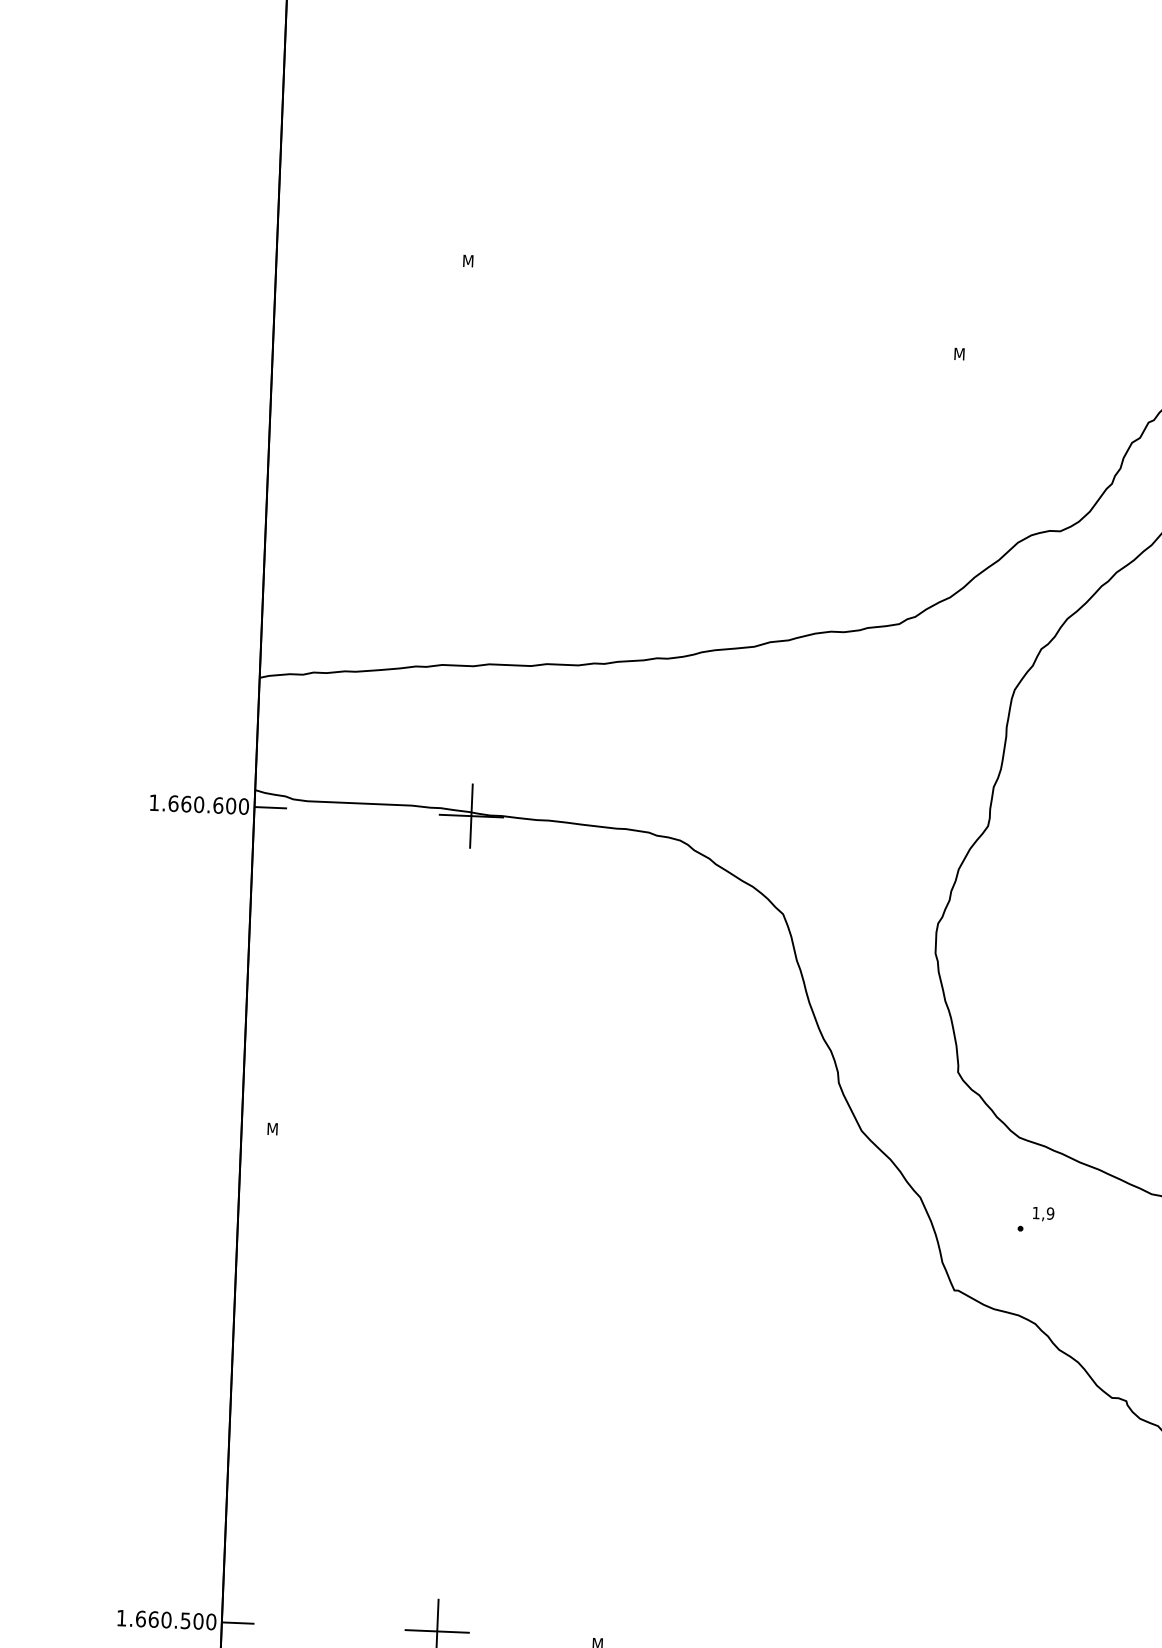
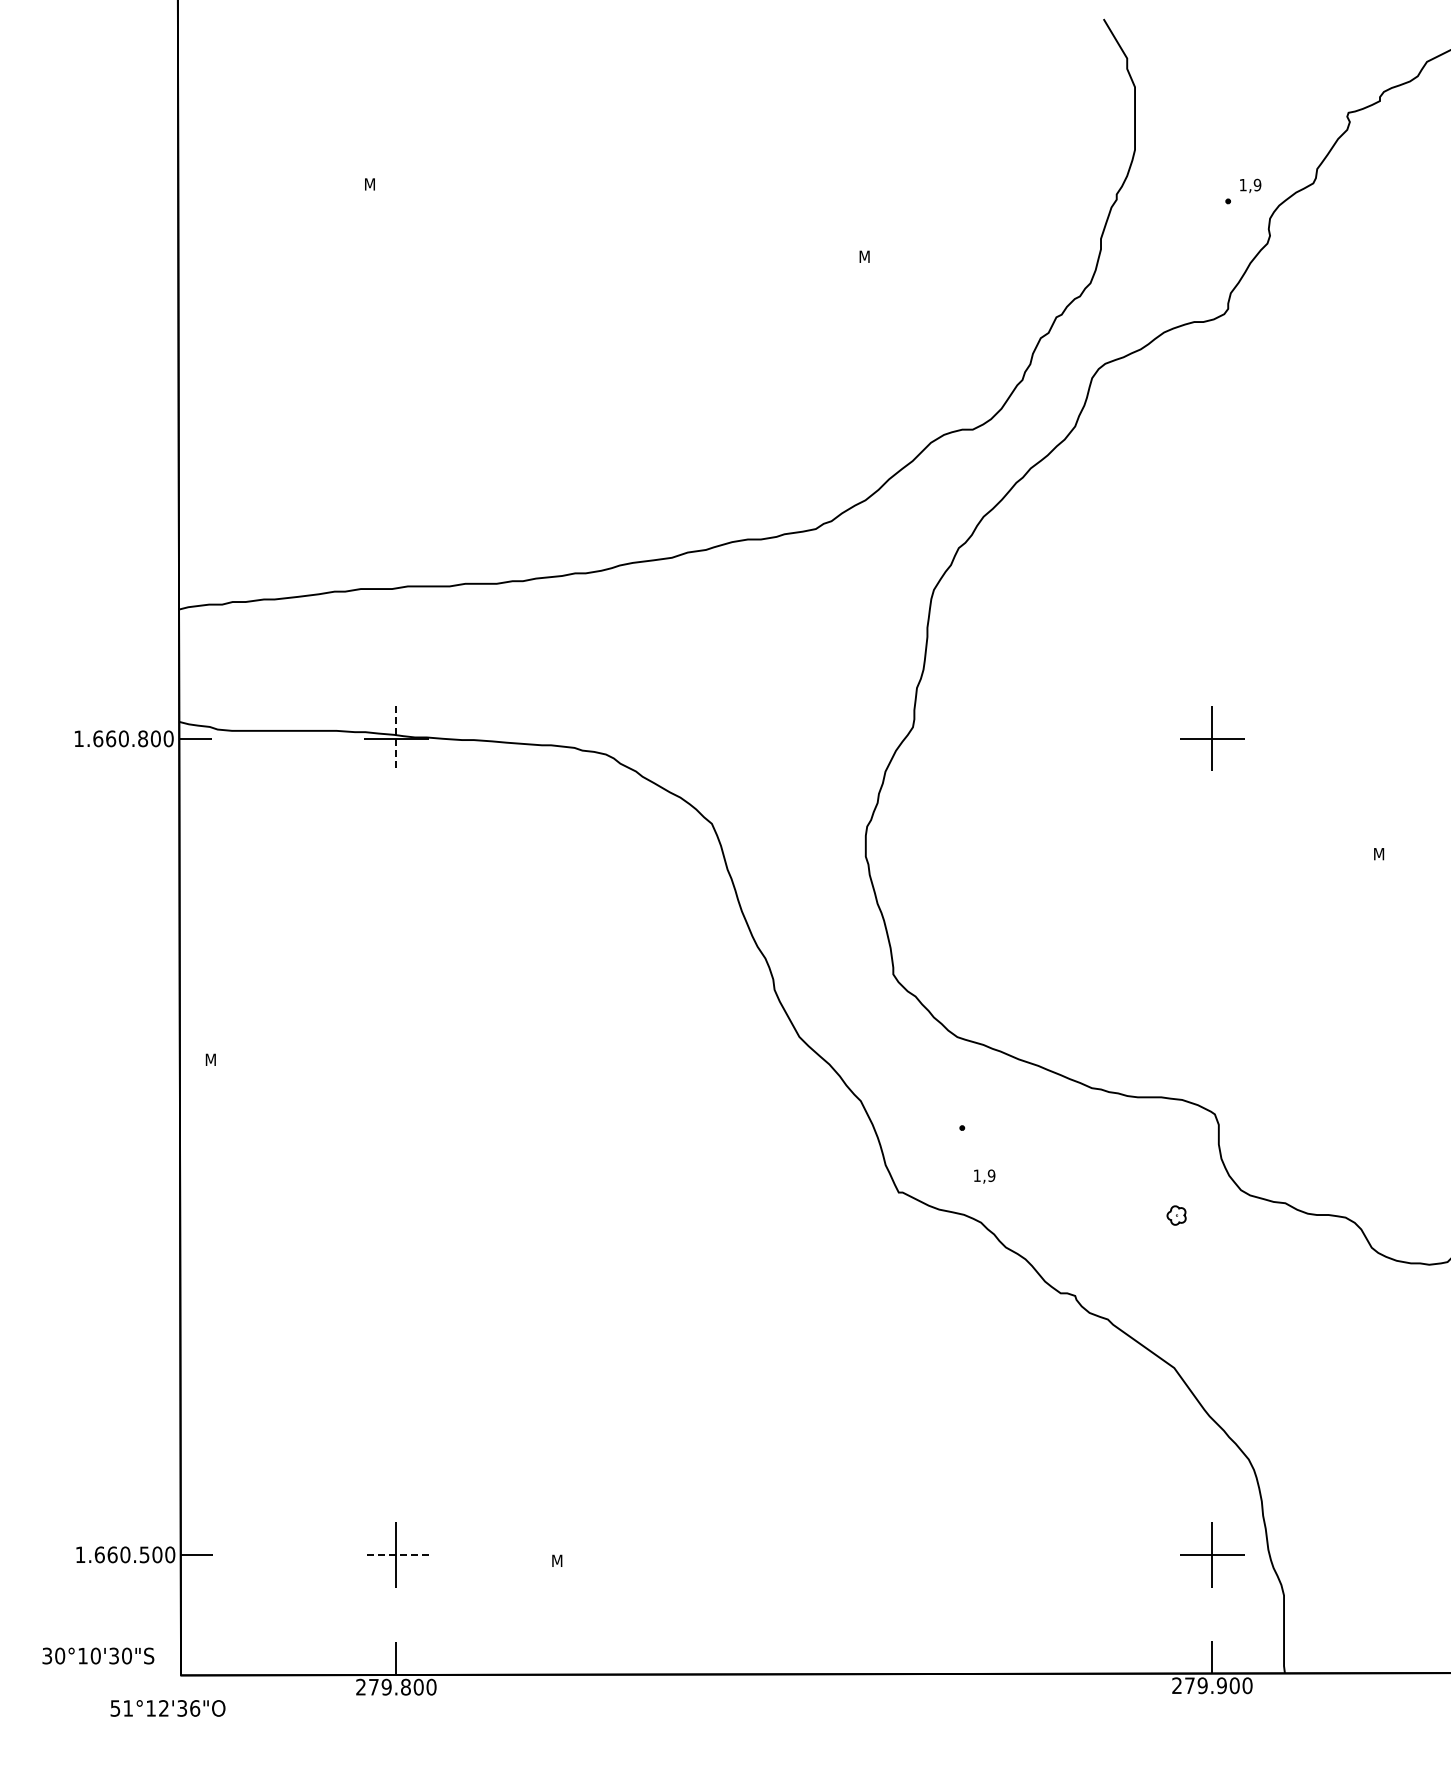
text: (218, 805) -> (143, 738), 1.660.600 -> 1.660.800
line: (471, 815) -> (396, 738), solid -> dashed
text: (1043, 1214) -> (984, 1176), moved
line: (437, 1631) -> (396, 1554), solid -> dashed

